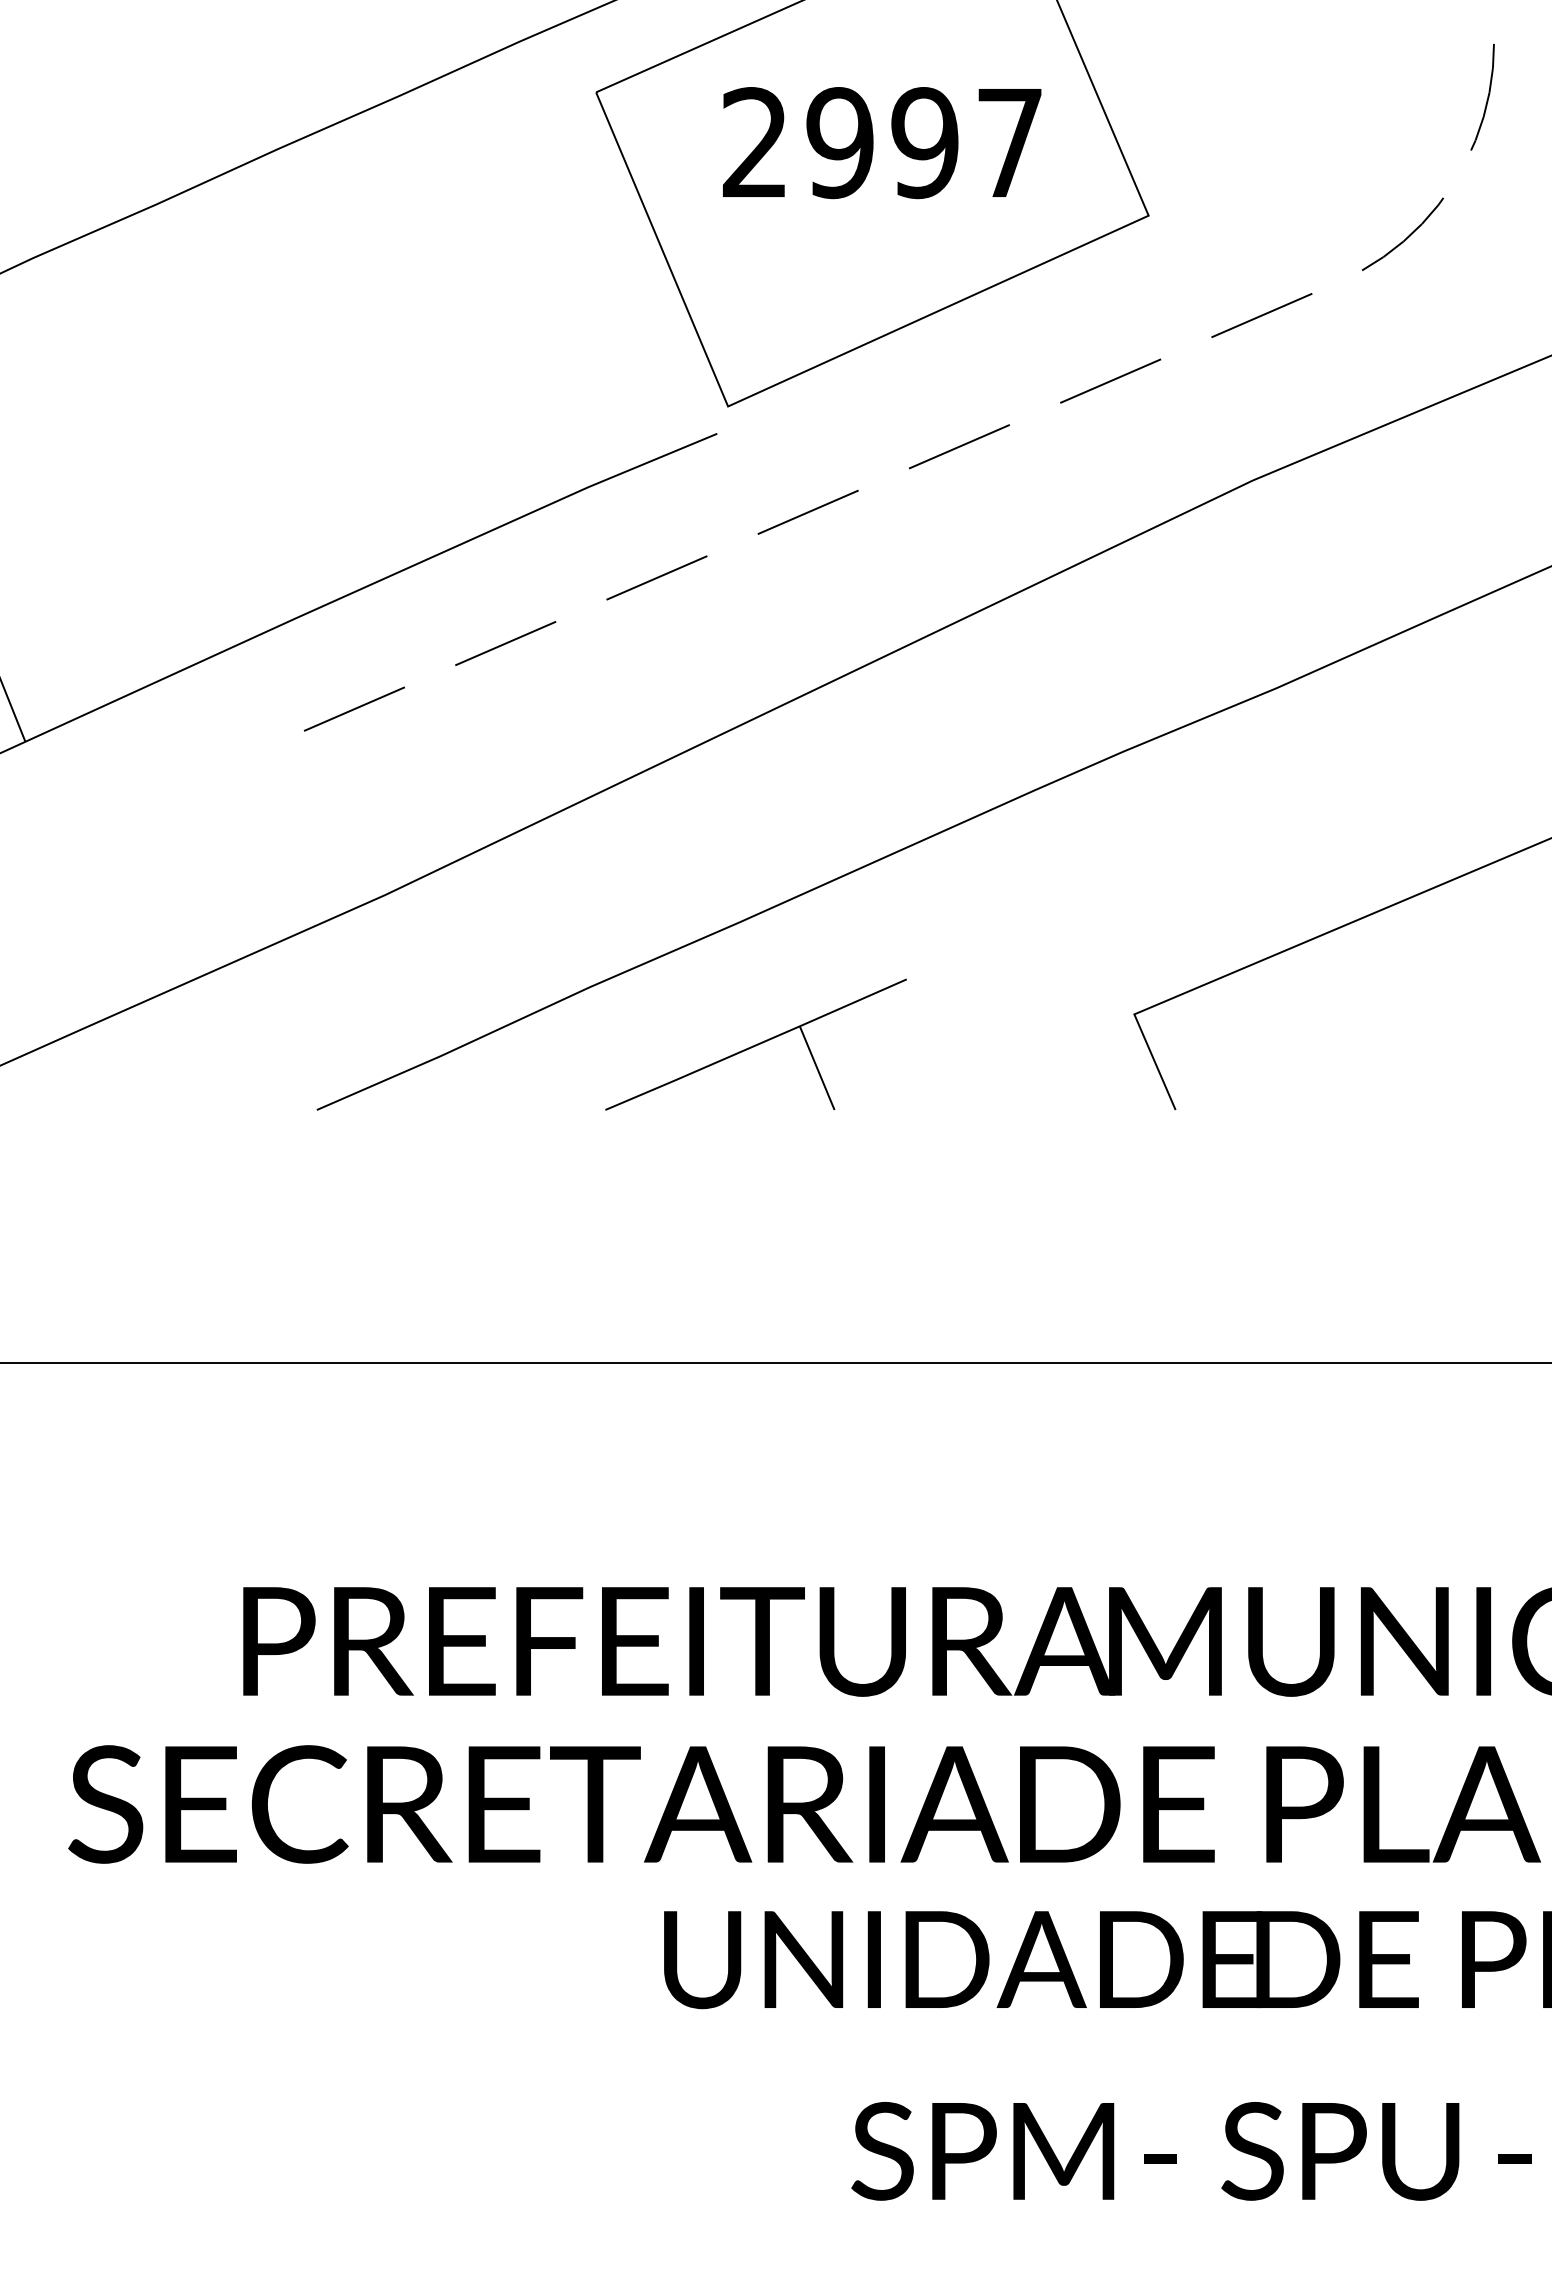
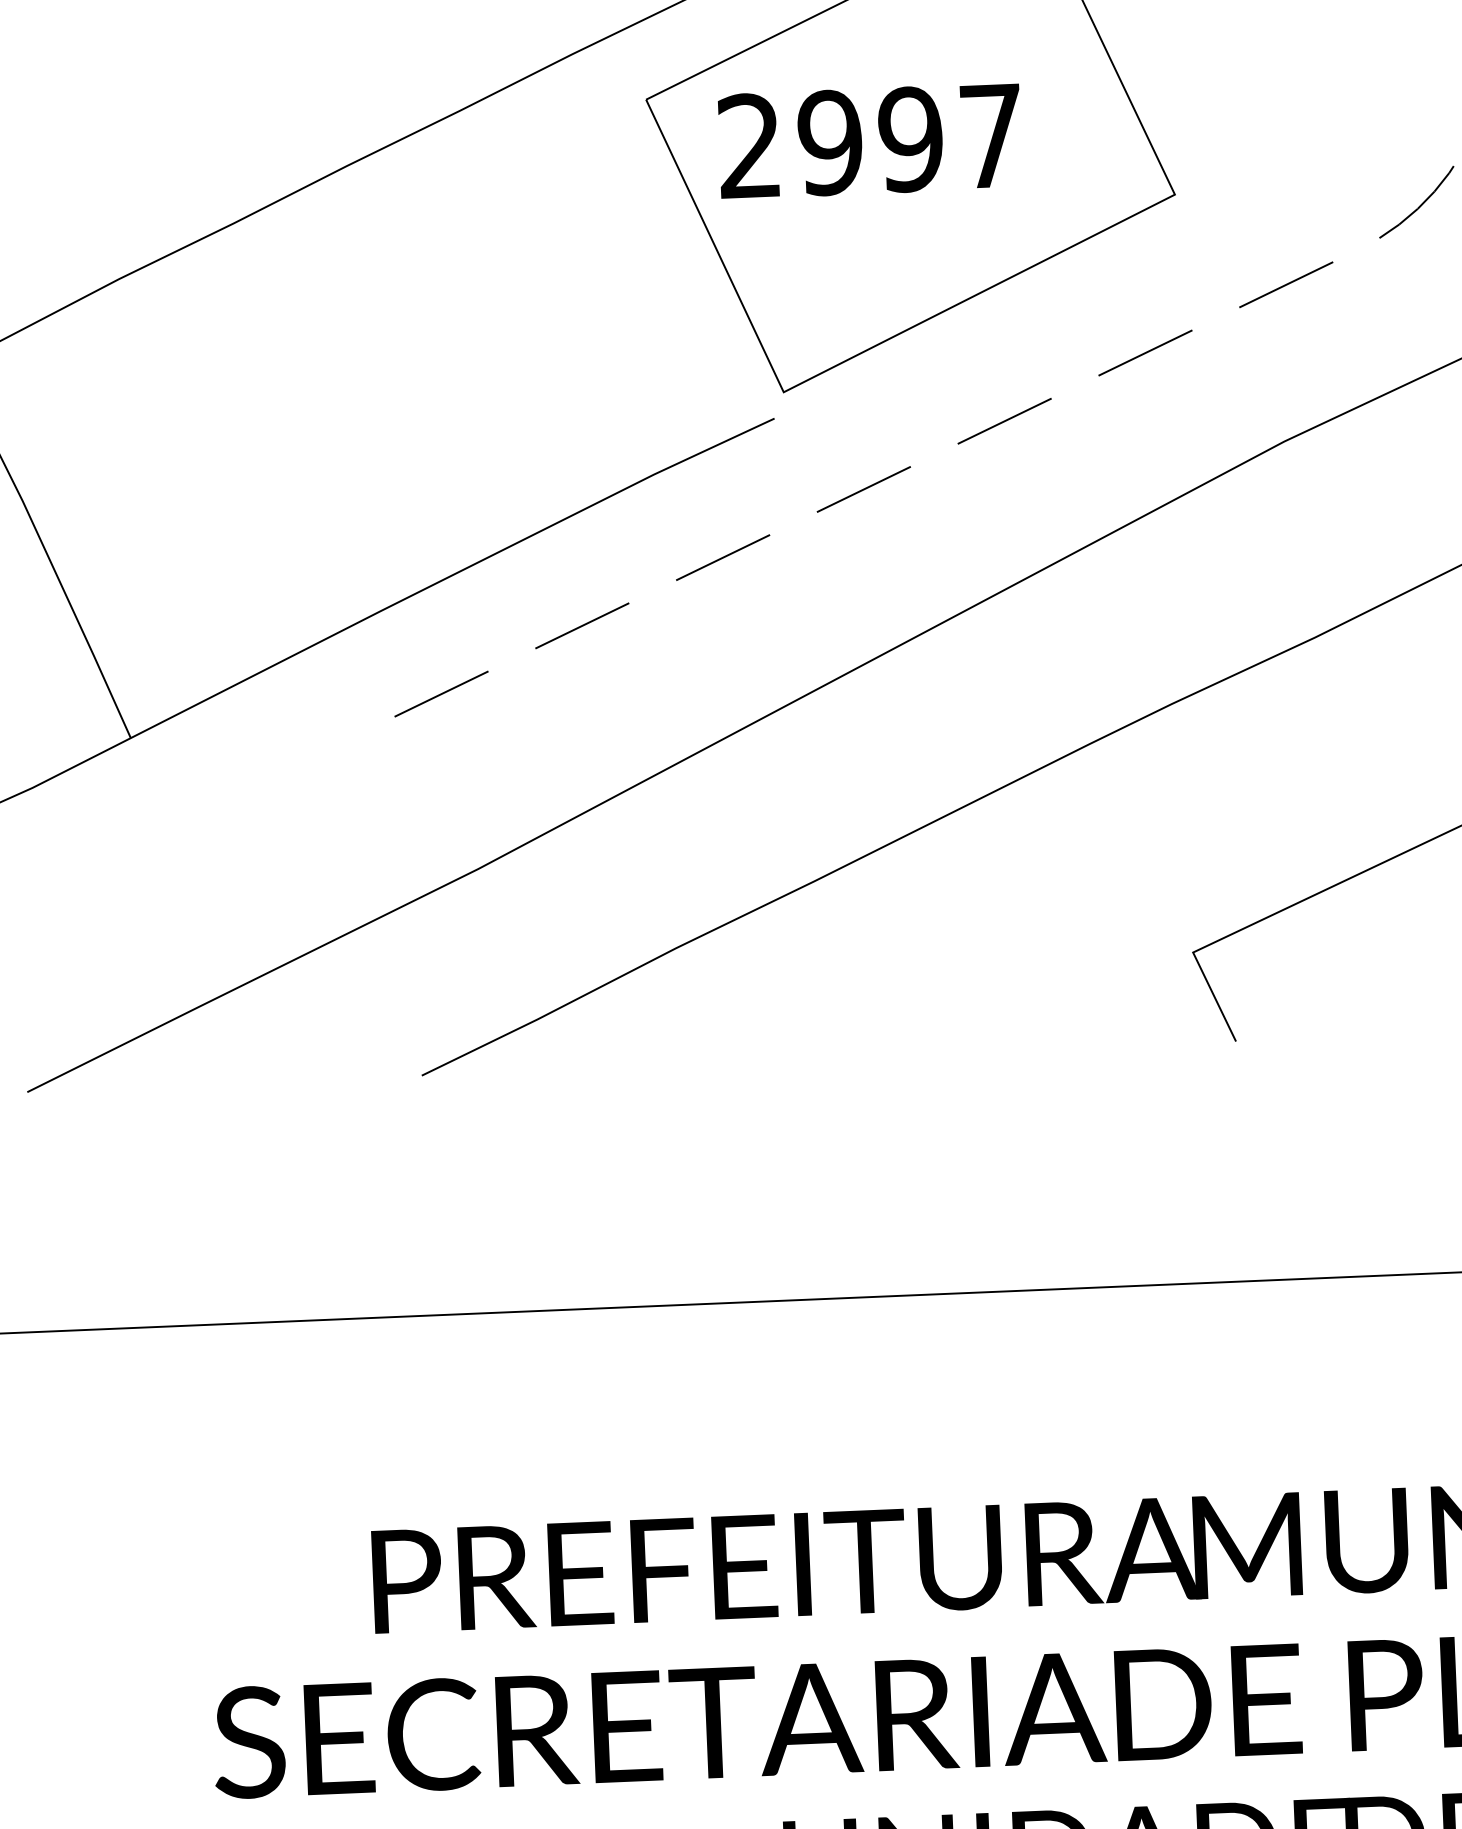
text: (882, 143) -> (870, 141), moved
part: (755, 1044) -> (835, 996), removed

